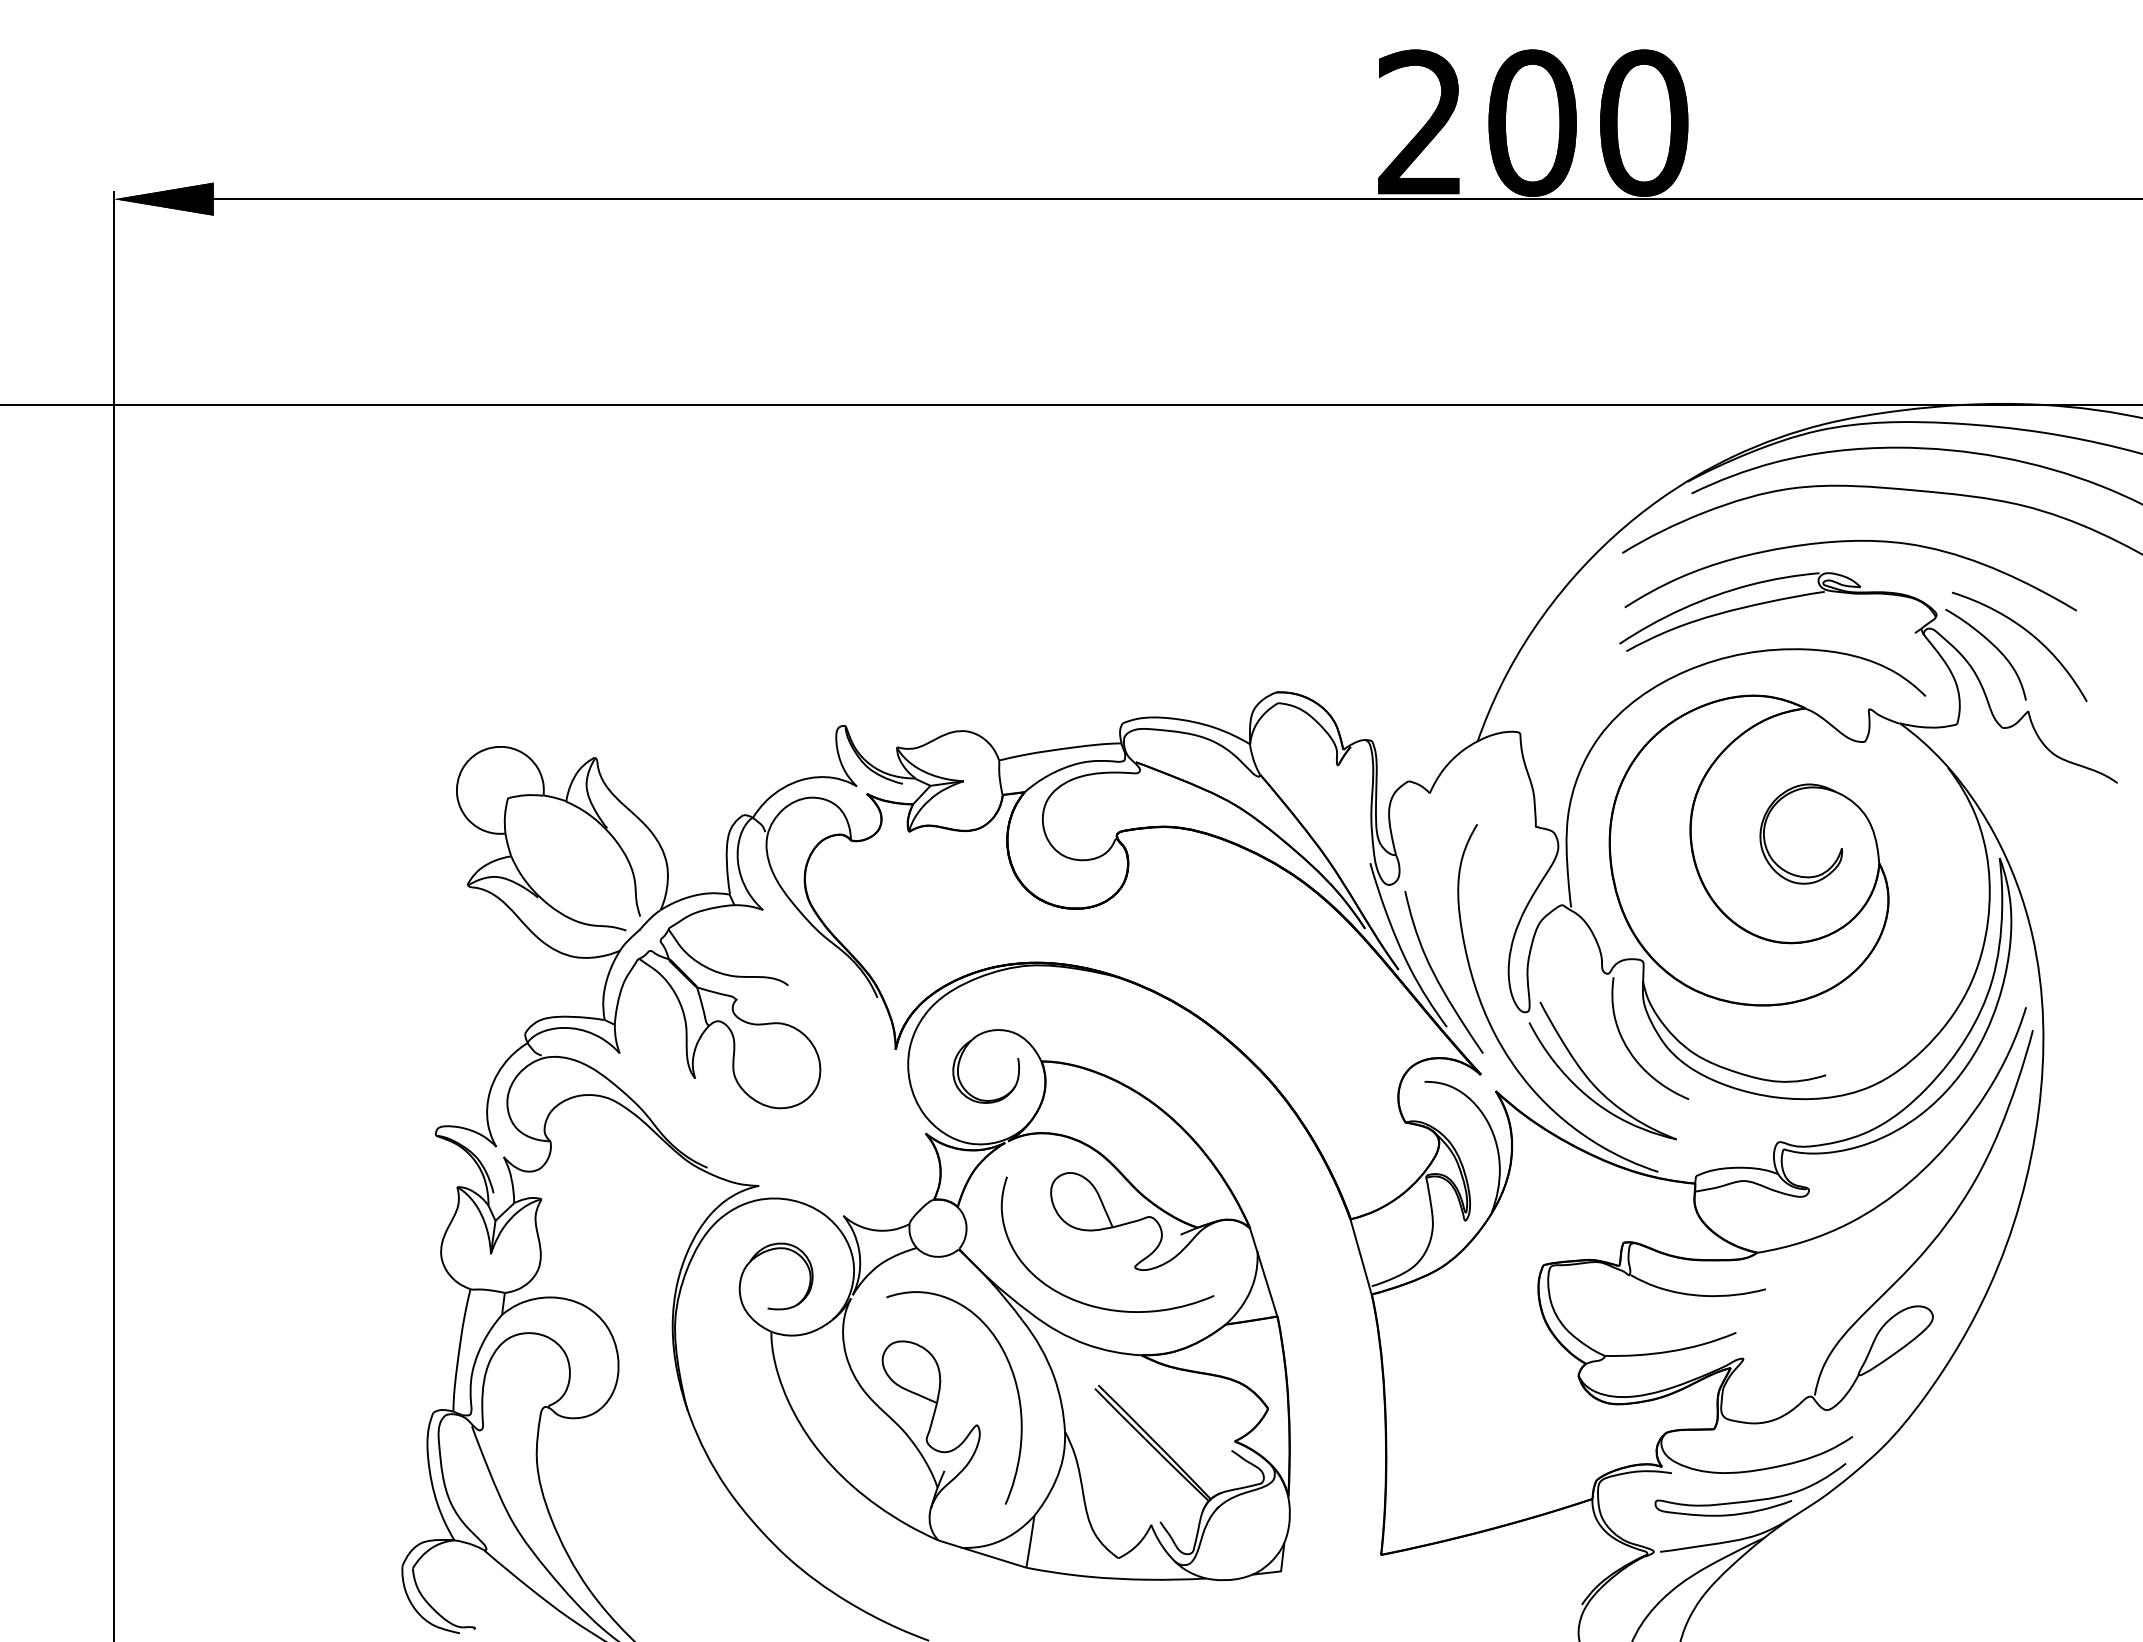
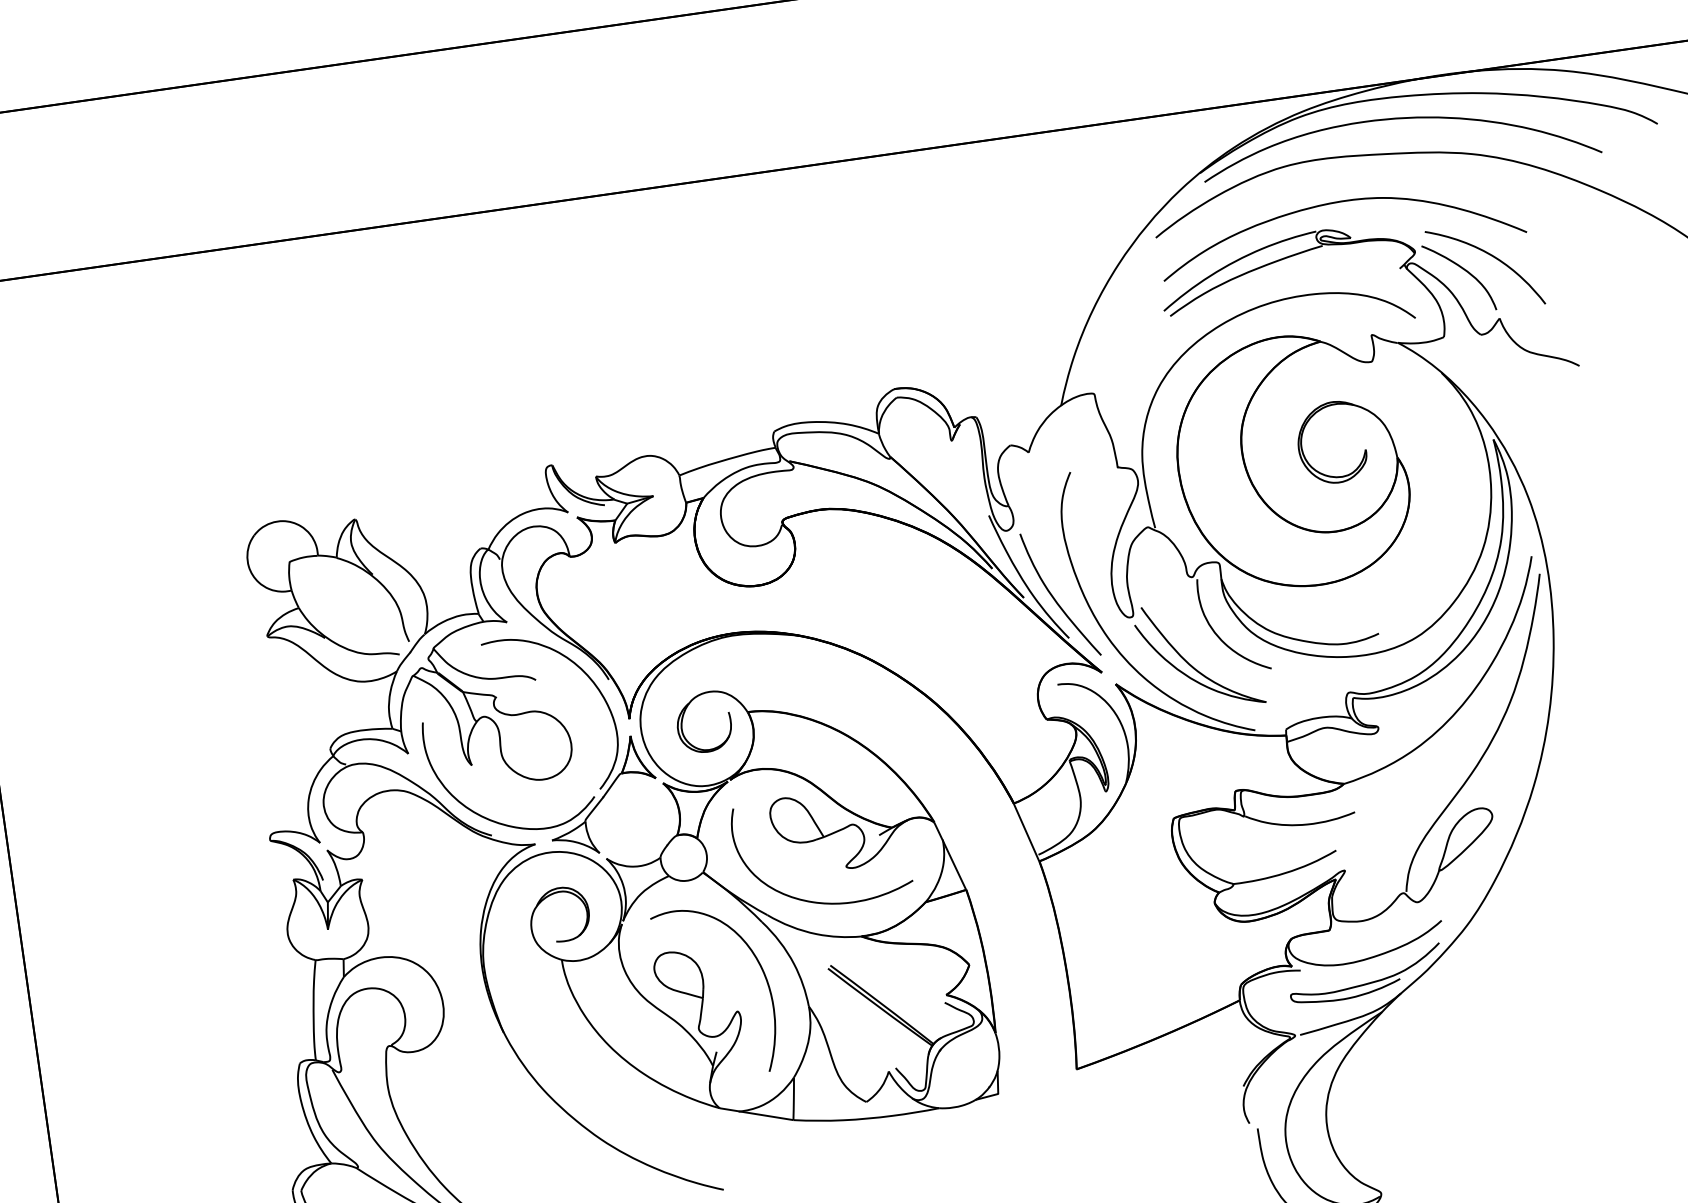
part: (838, 1137) -> (593, 796), added

